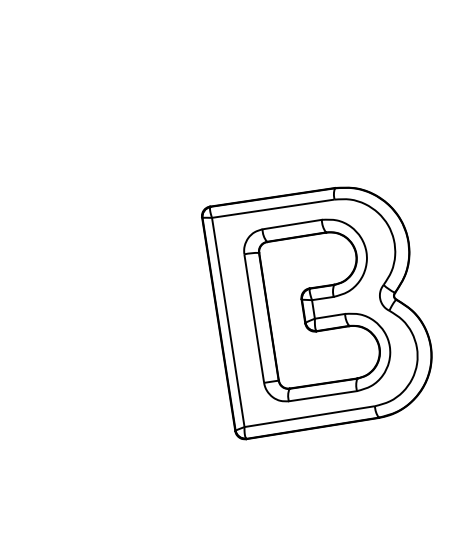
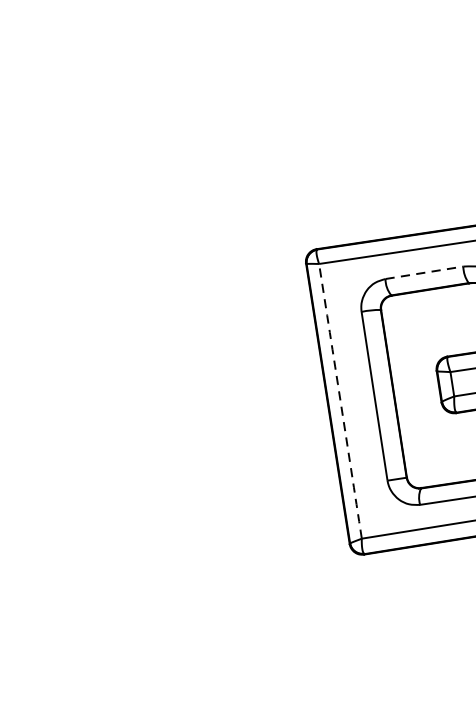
line: (292, 224) -> (424, 272), solid -> dashed
arc: (228, 322) -> (340, 401), solid -> dashed

